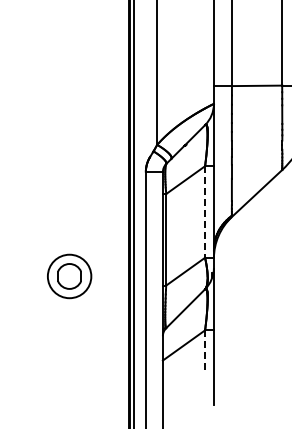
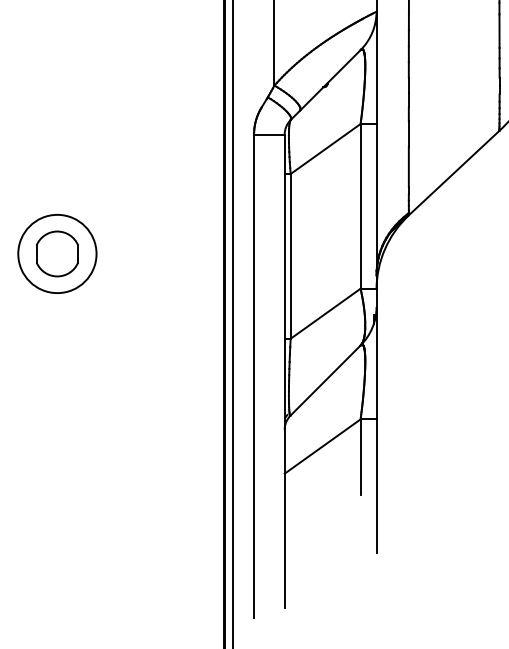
line: (205, 212) -> (361, 207), dashed -> solid
part: (69, 276) -> (57, 254), moved
line: (205, 351) -> (361, 457), dashed -> solid

